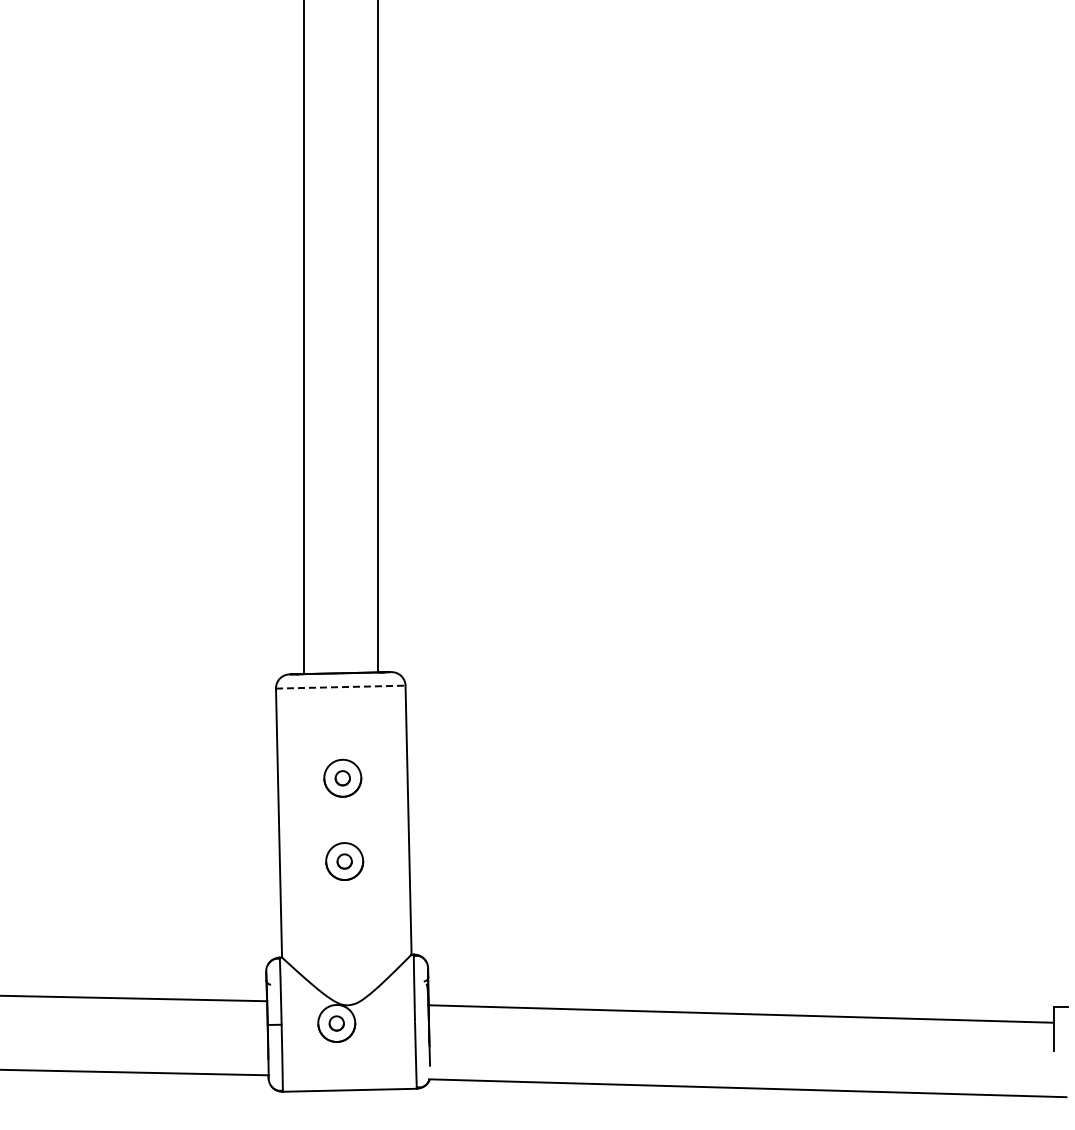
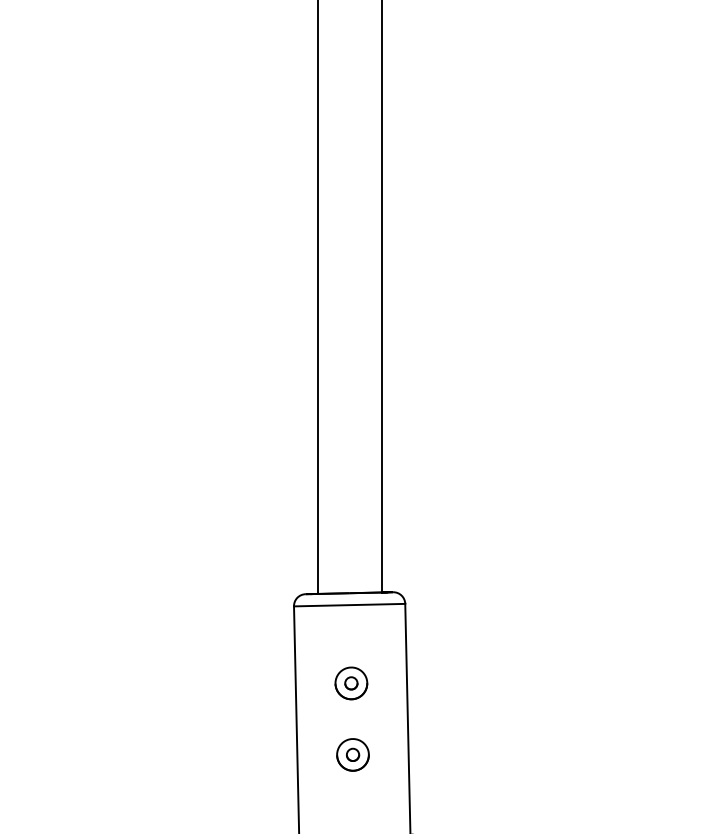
line: (340, 687) -> (349, 605), dashed -> solid

